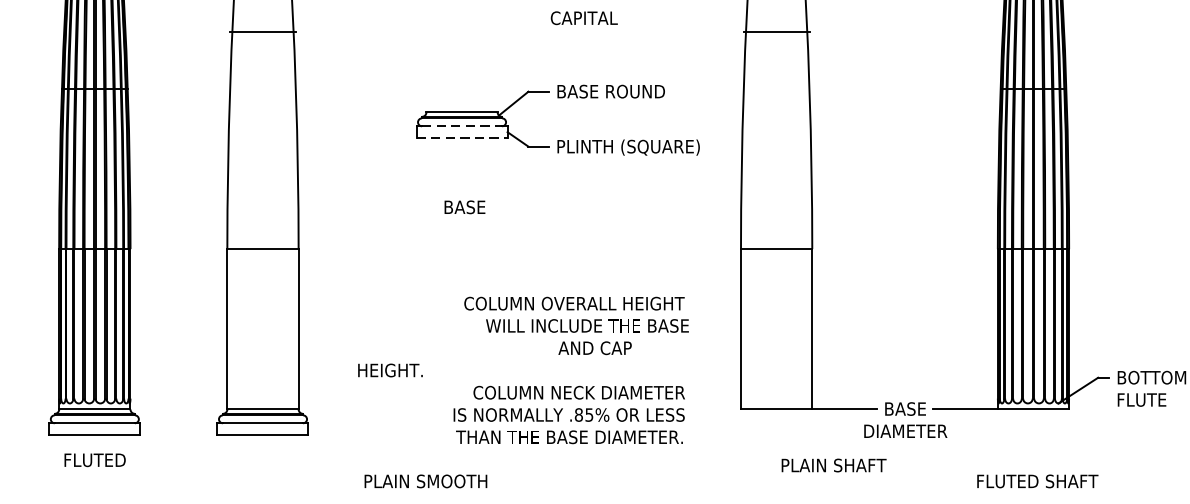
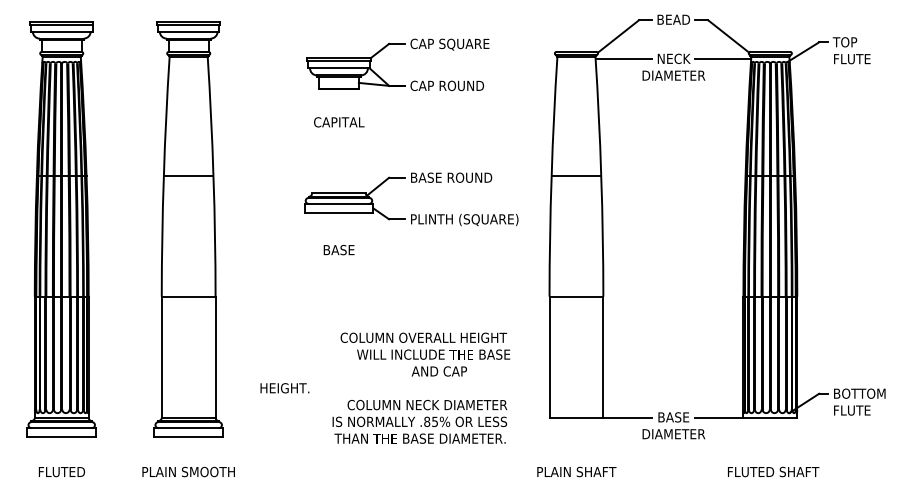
text: (584, 18) -> (339, 122), moved
line: (262, 31) -> (188, 175), moved
line: (776, 31) -> (576, 175), moved
line: (462, 125) -> (339, 203), dashed -> solid
line: (462, 137) -> (339, 212), dashed -> solid
text: (464, 207) -> (338, 250), moved
text: (94, 460) -> (61, 472), moved
text: (833, 464) -> (576, 471), moved
text: (425, 480) -> (188, 471), moved

